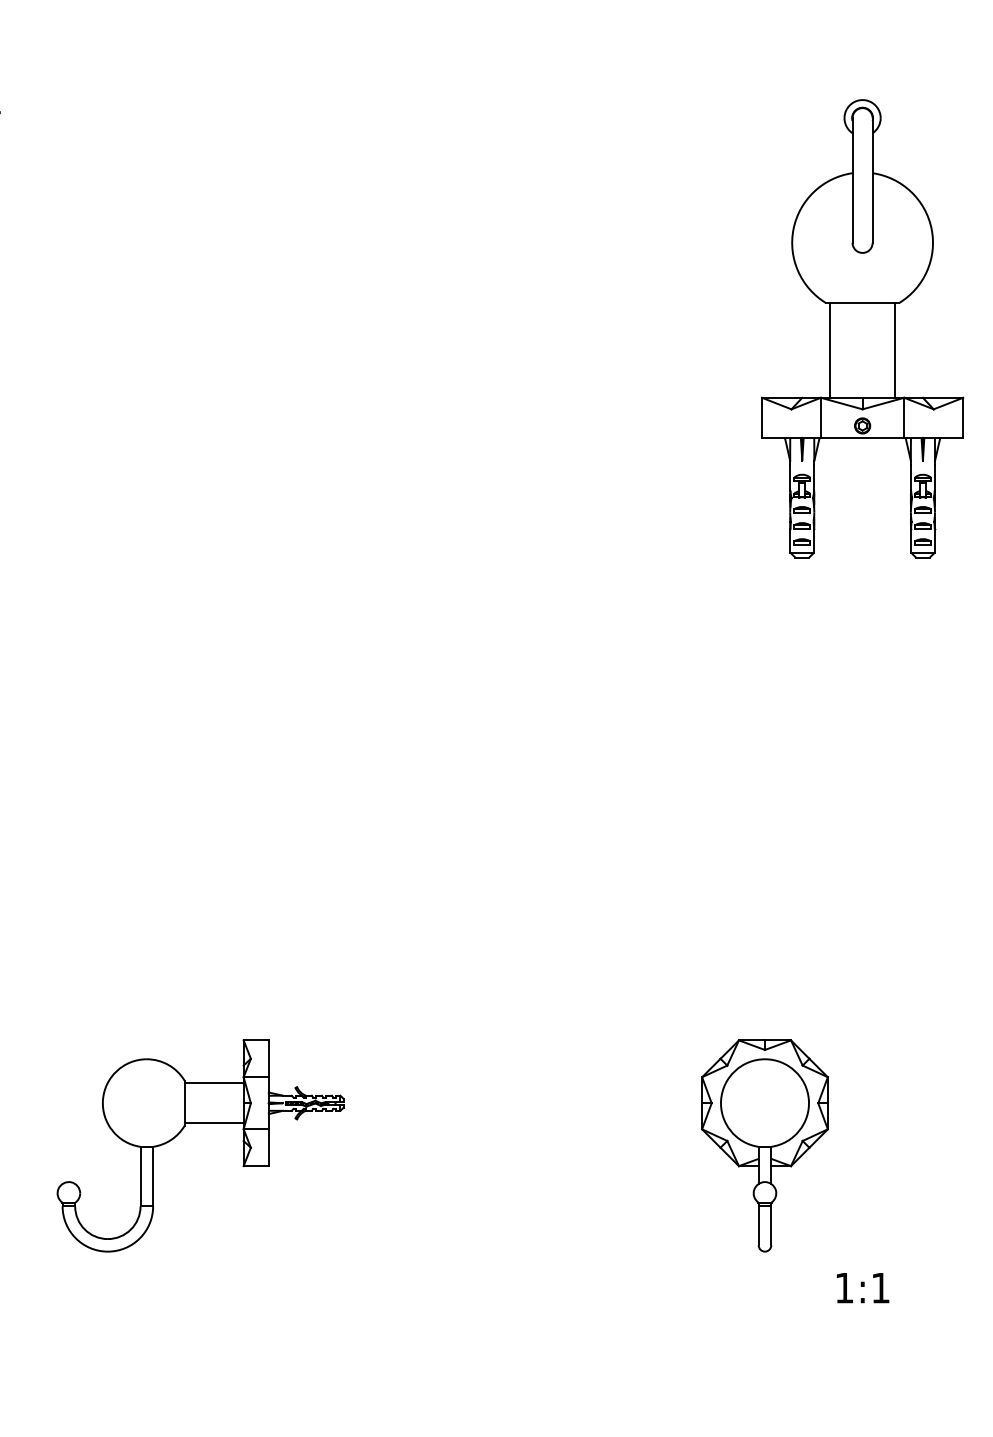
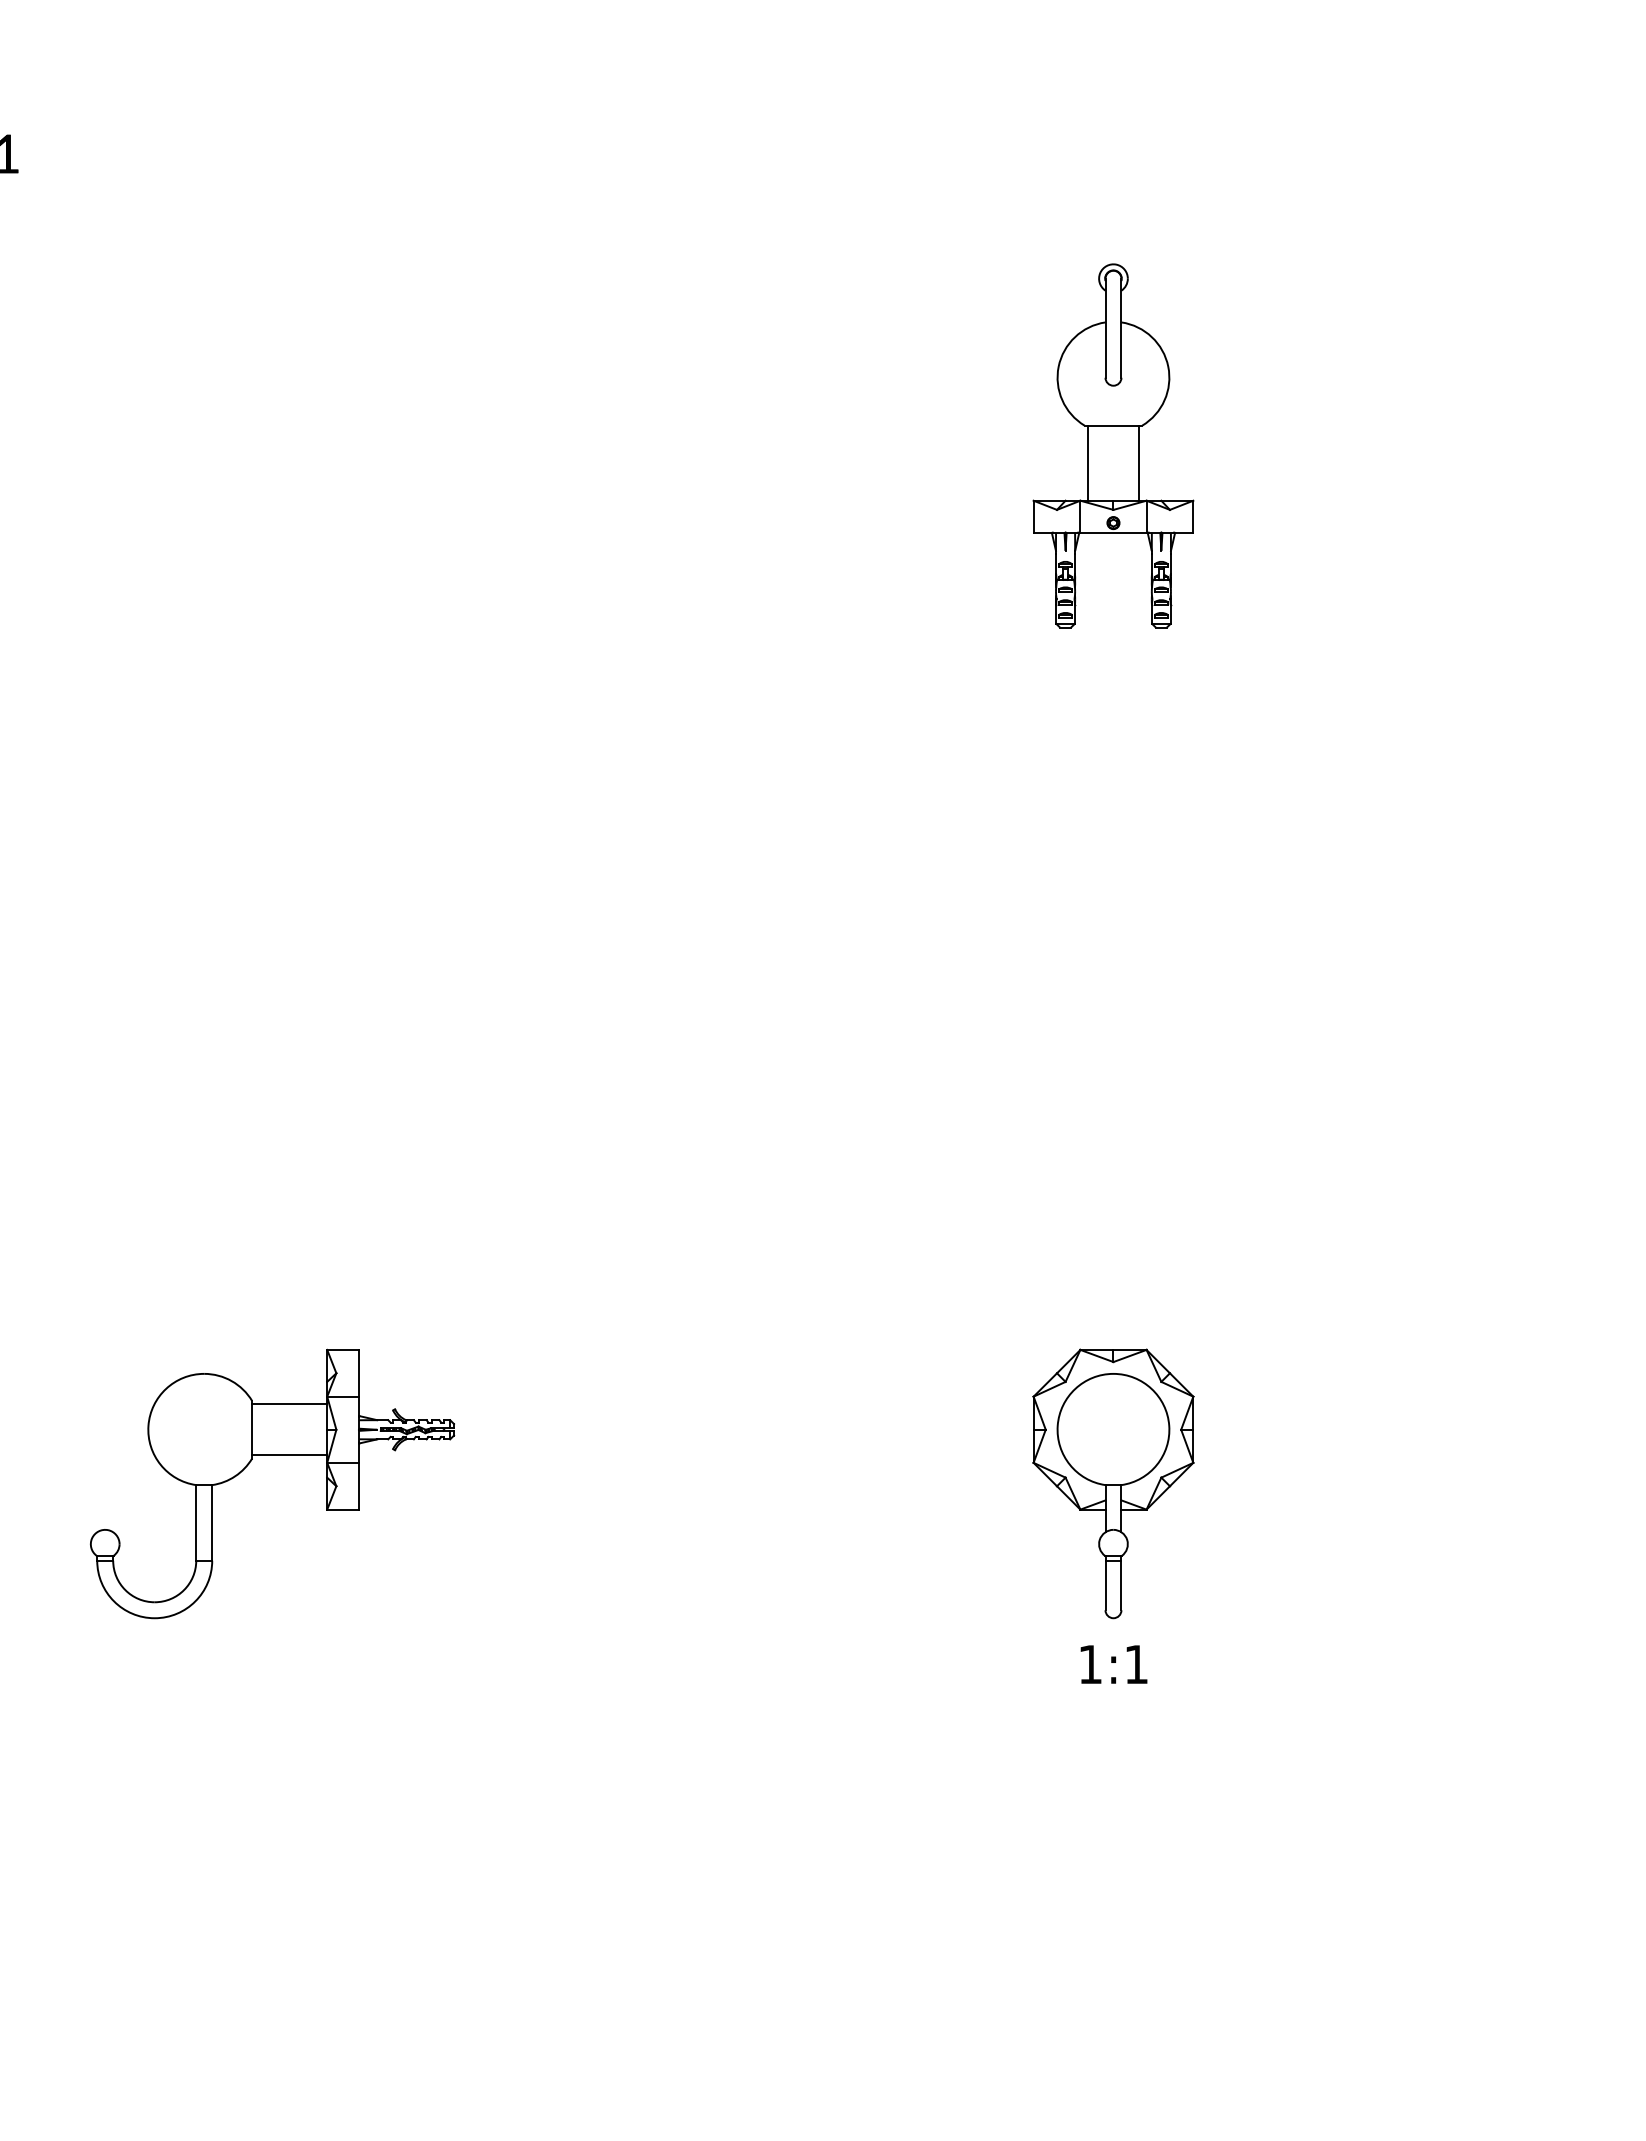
part: (862, 328) -> (1113, 445), size x0.62
part: (765, 1145) -> (1113, 1483), moved

